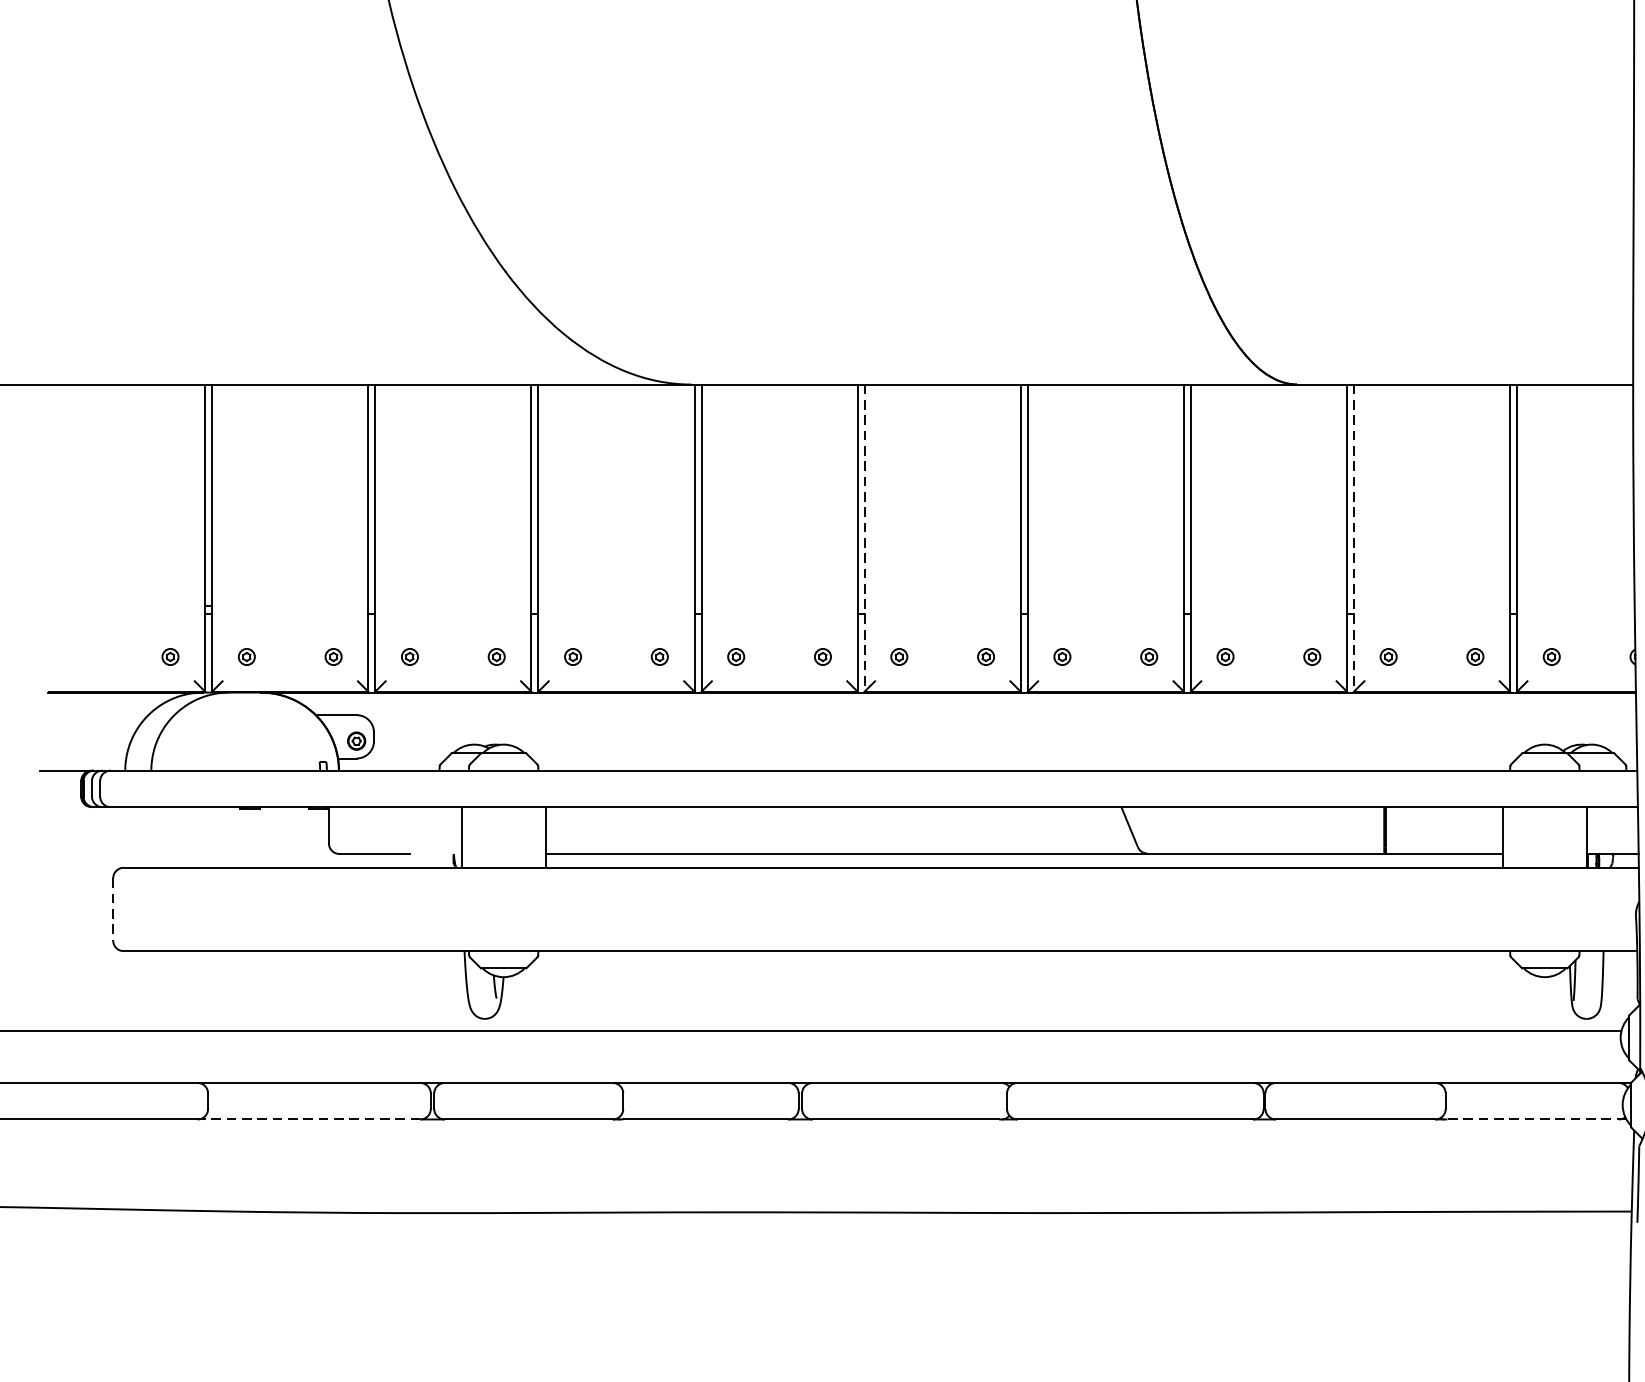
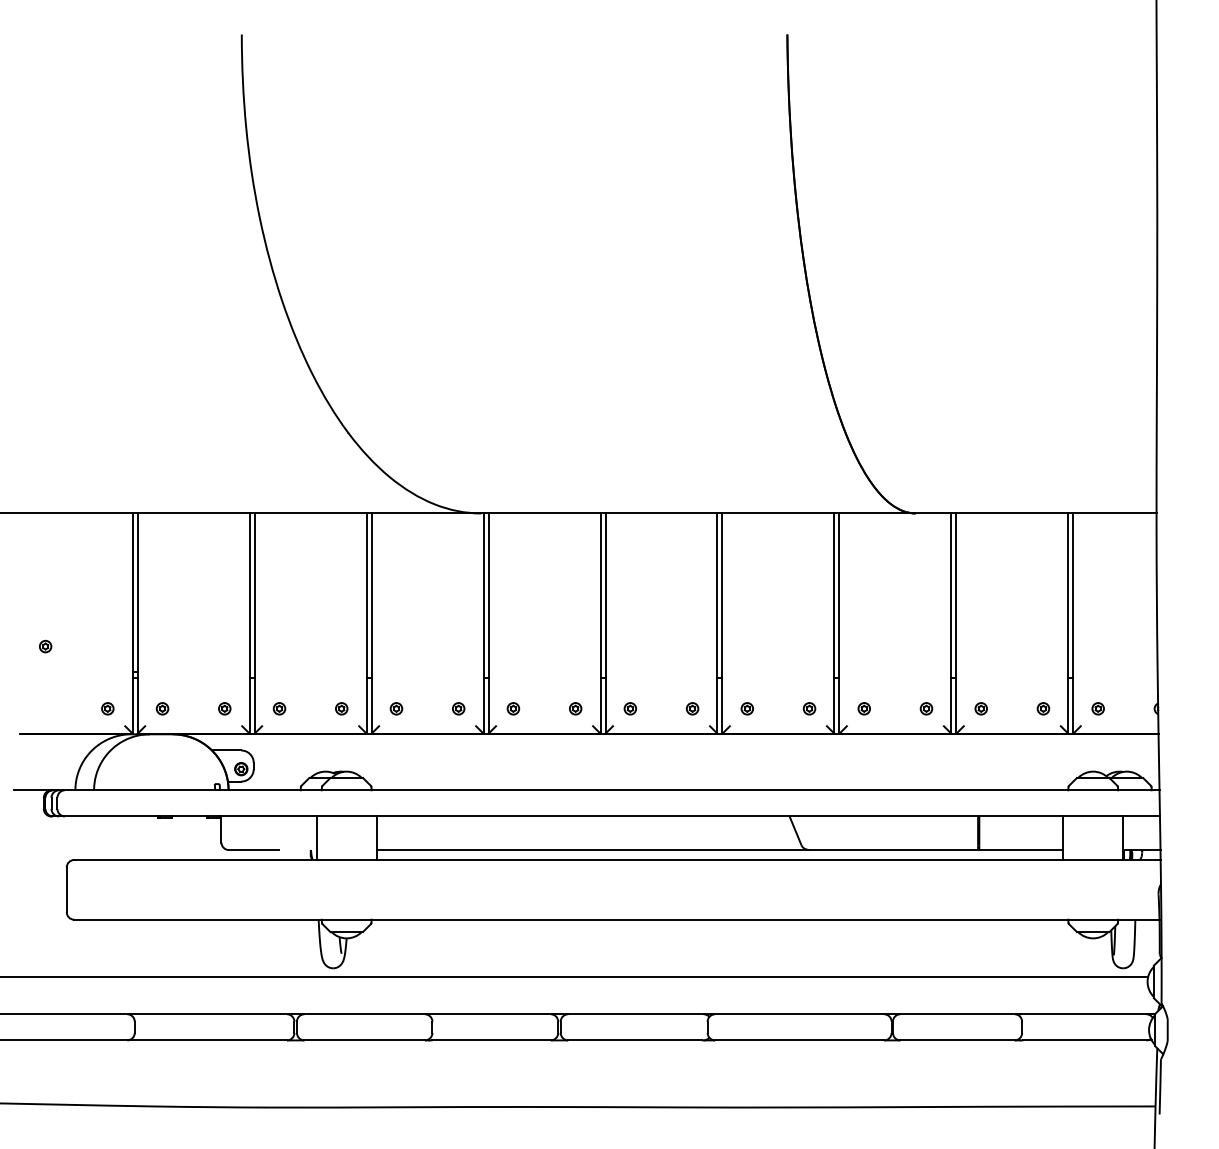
line: (864, 539) -> (605, 624), dashed -> solid
line: (1354, 539) -> (956, 624), dashed -> solid
part: (83, 570) -> (45, 646), added
line: (112, 910) -> (66, 890), dashed -> solid
line: (309, 1119) -> (207, 1040), dashed -> solid
line: (1536, 1119) -> (1087, 1040), dashed -> solid

